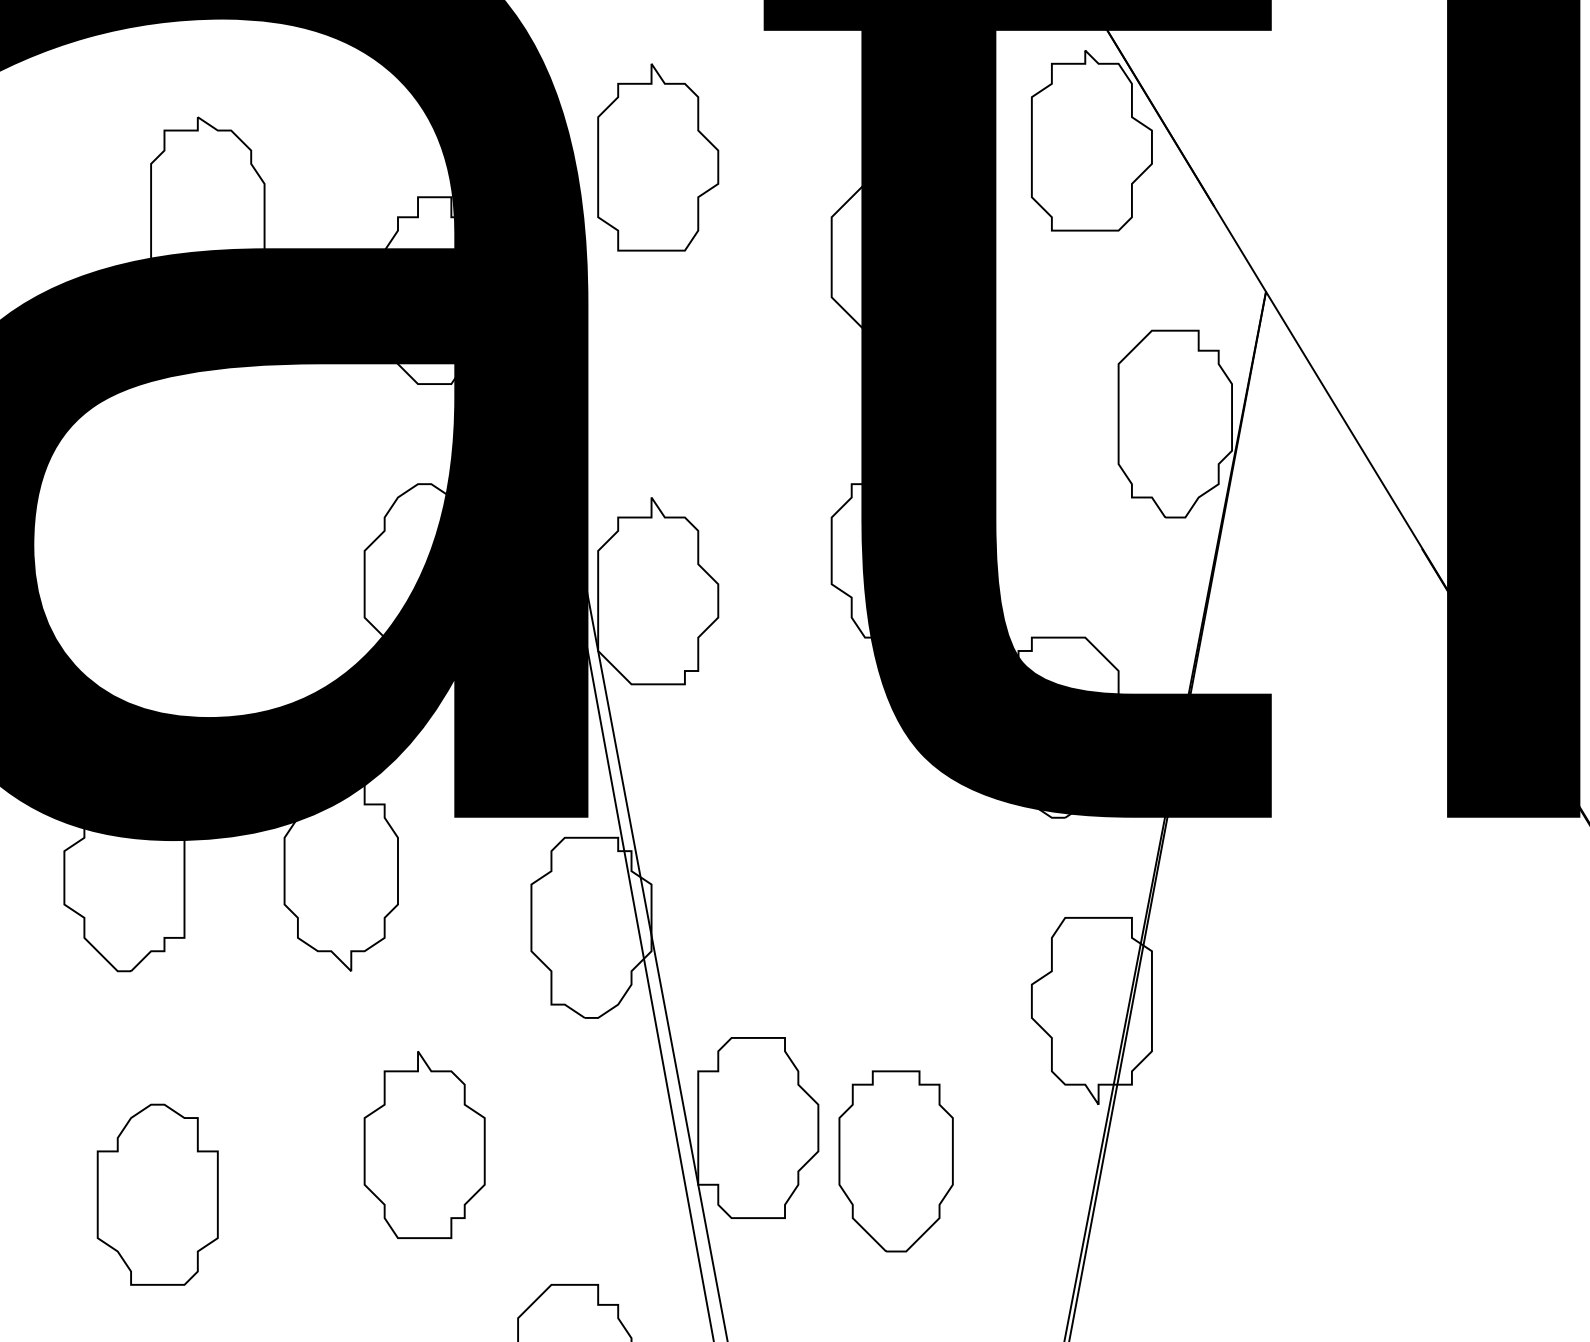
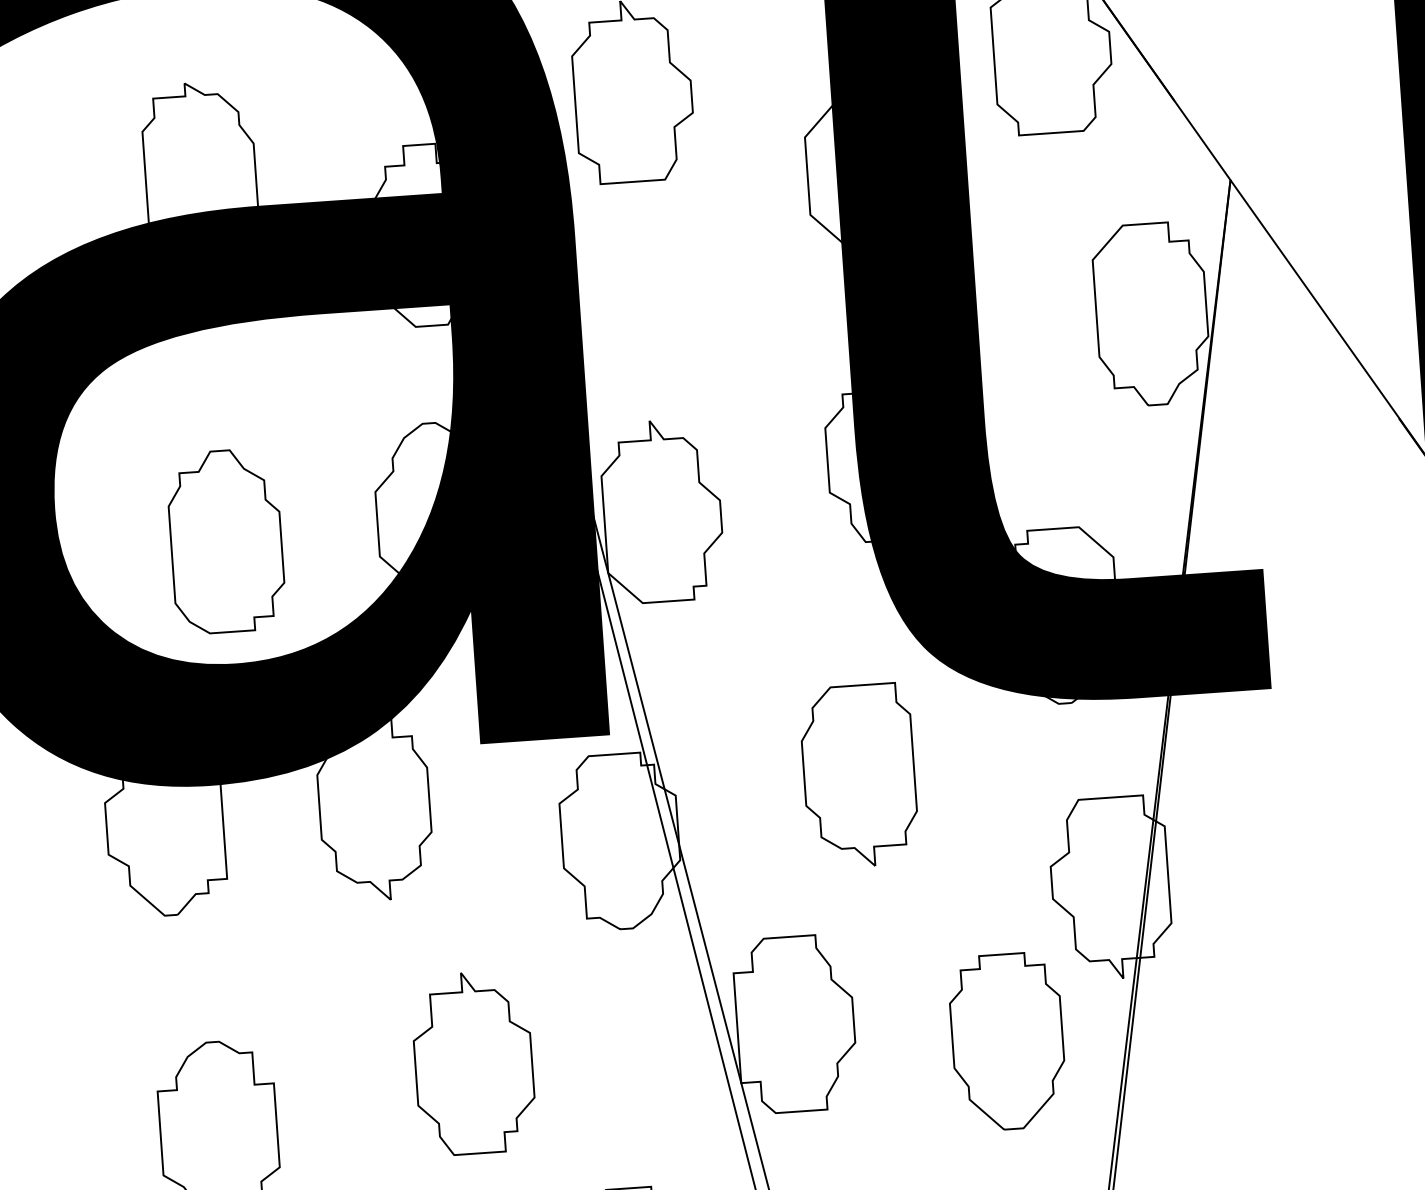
part: (207, 590) -> (225, 541), added
part: (841, 877) -> (859, 775), added
part: (895, 1161) -> (1007, 1041), moved

